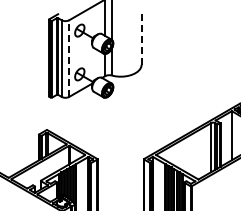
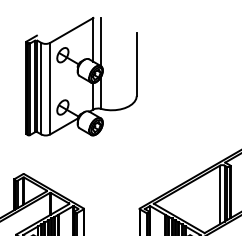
line: (141, 37) -> (136, 63), dashed -> solid
line: (69, 58) -> (50, 88), dashed -> solid

